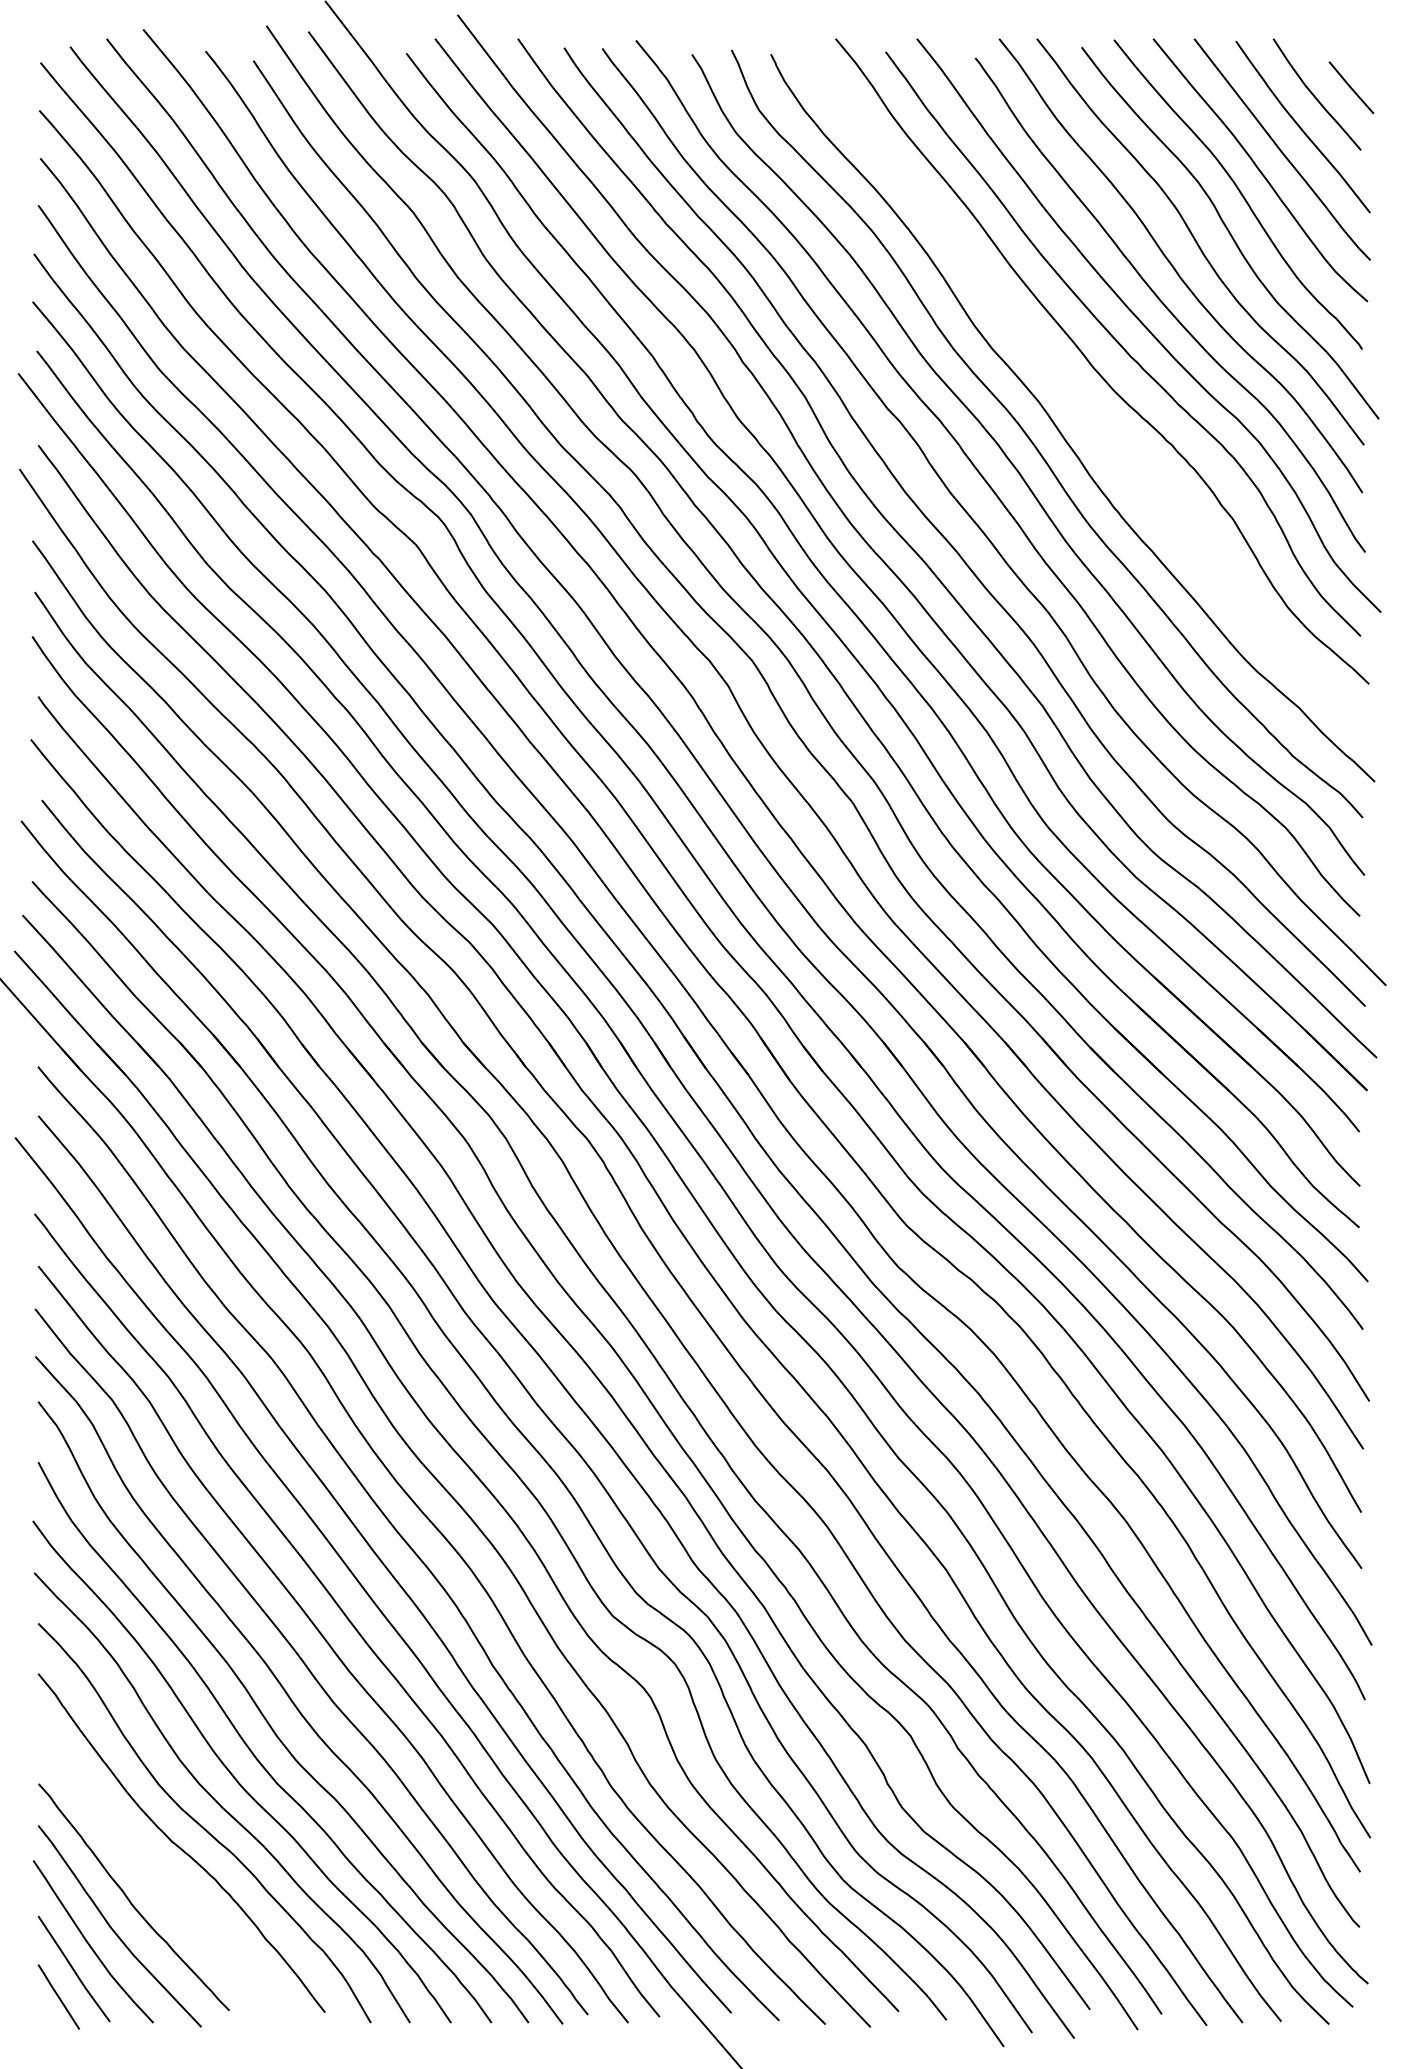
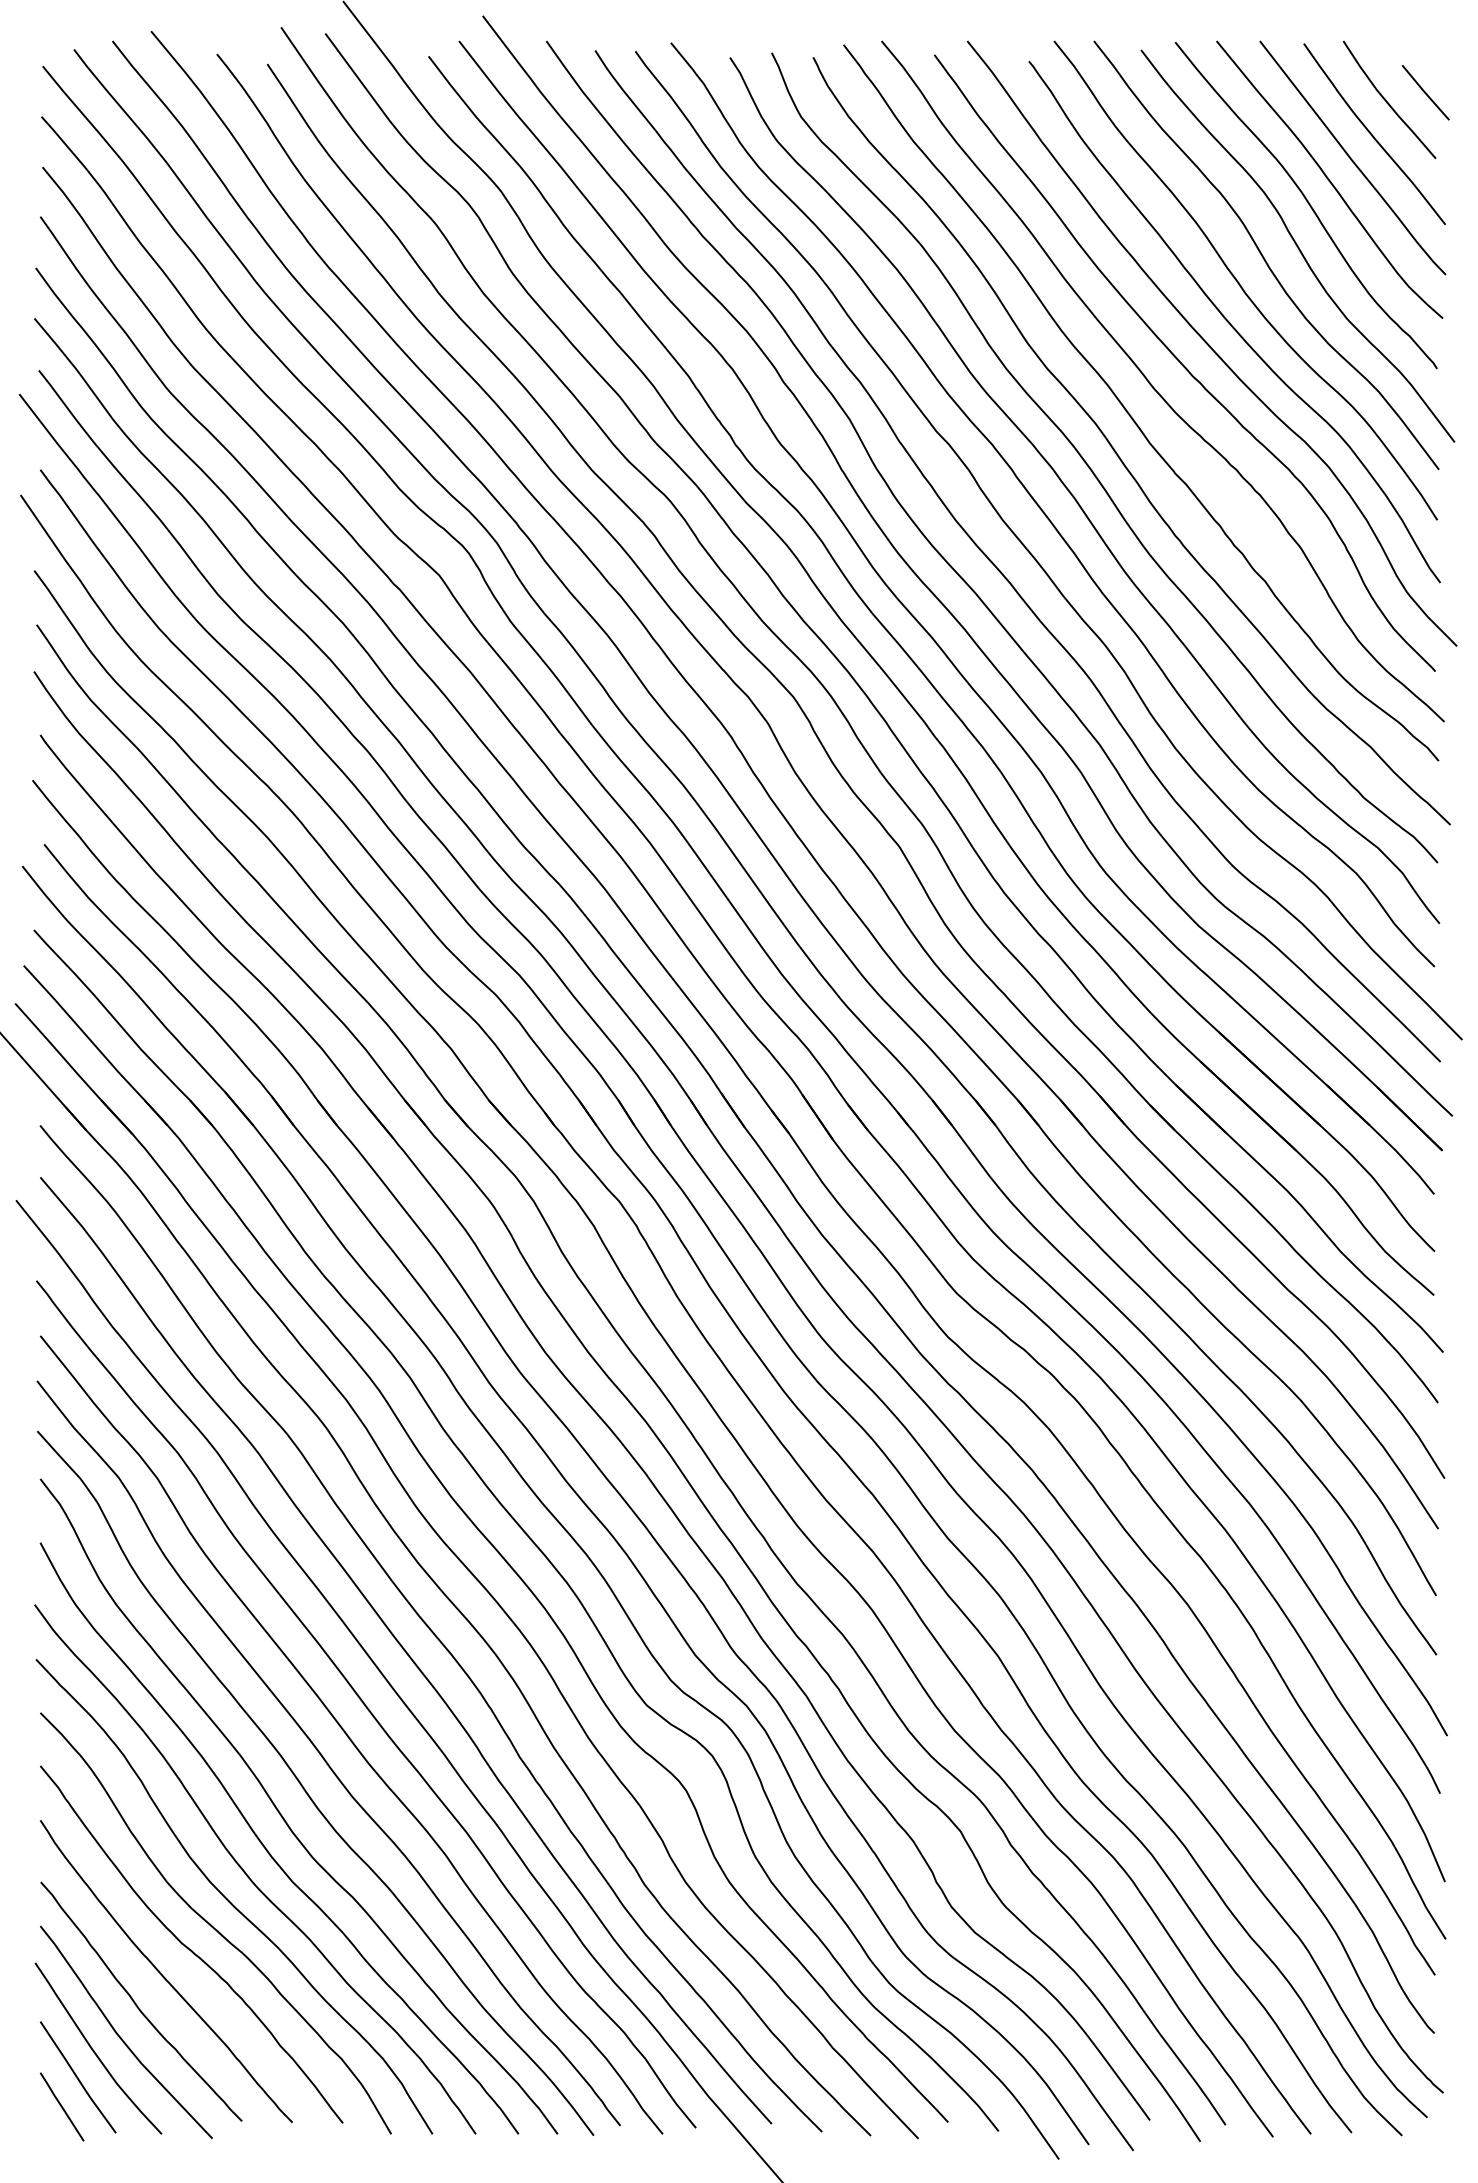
curve: (1069, 389) -> (1128, 411), added
curve: (154, 1871) -> (162, 1974), added

